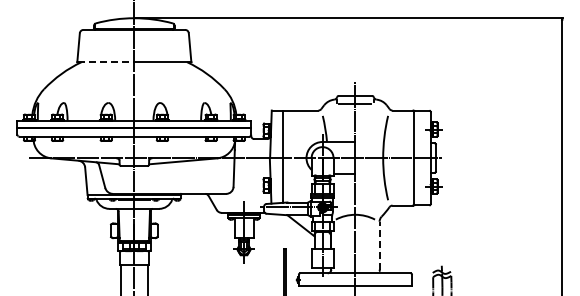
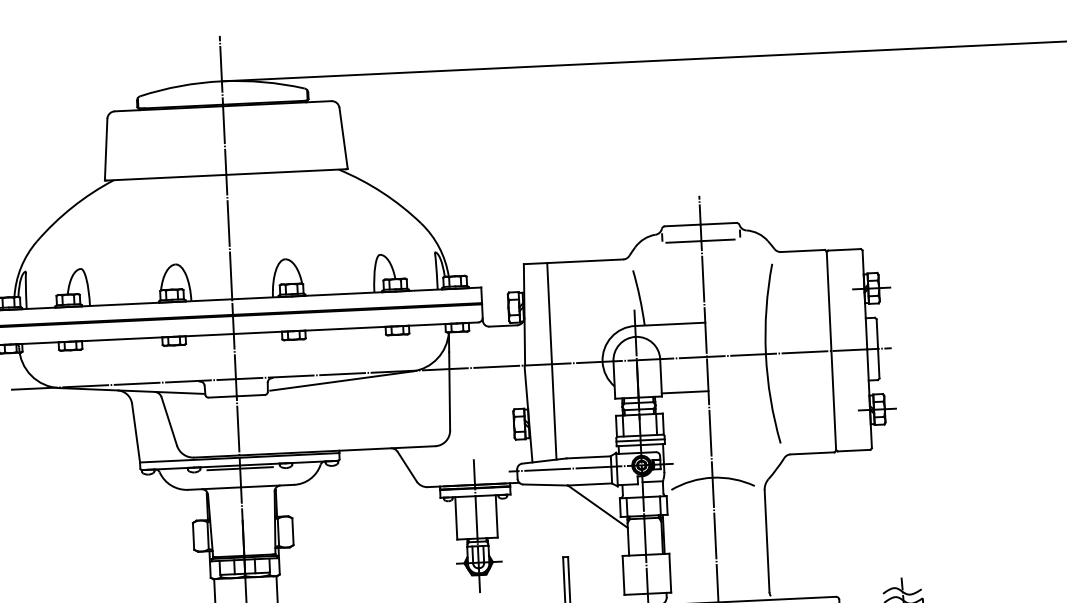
line: (106, 62) -> (167, 178), dashed -> solid
line: (379, 245) -> (766, 540), dashed -> solid

